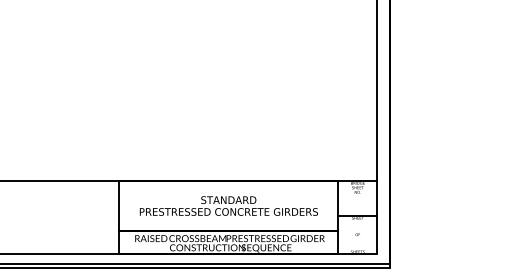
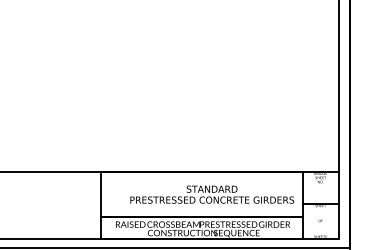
text: (228, 205) -> (211, 194), moved

